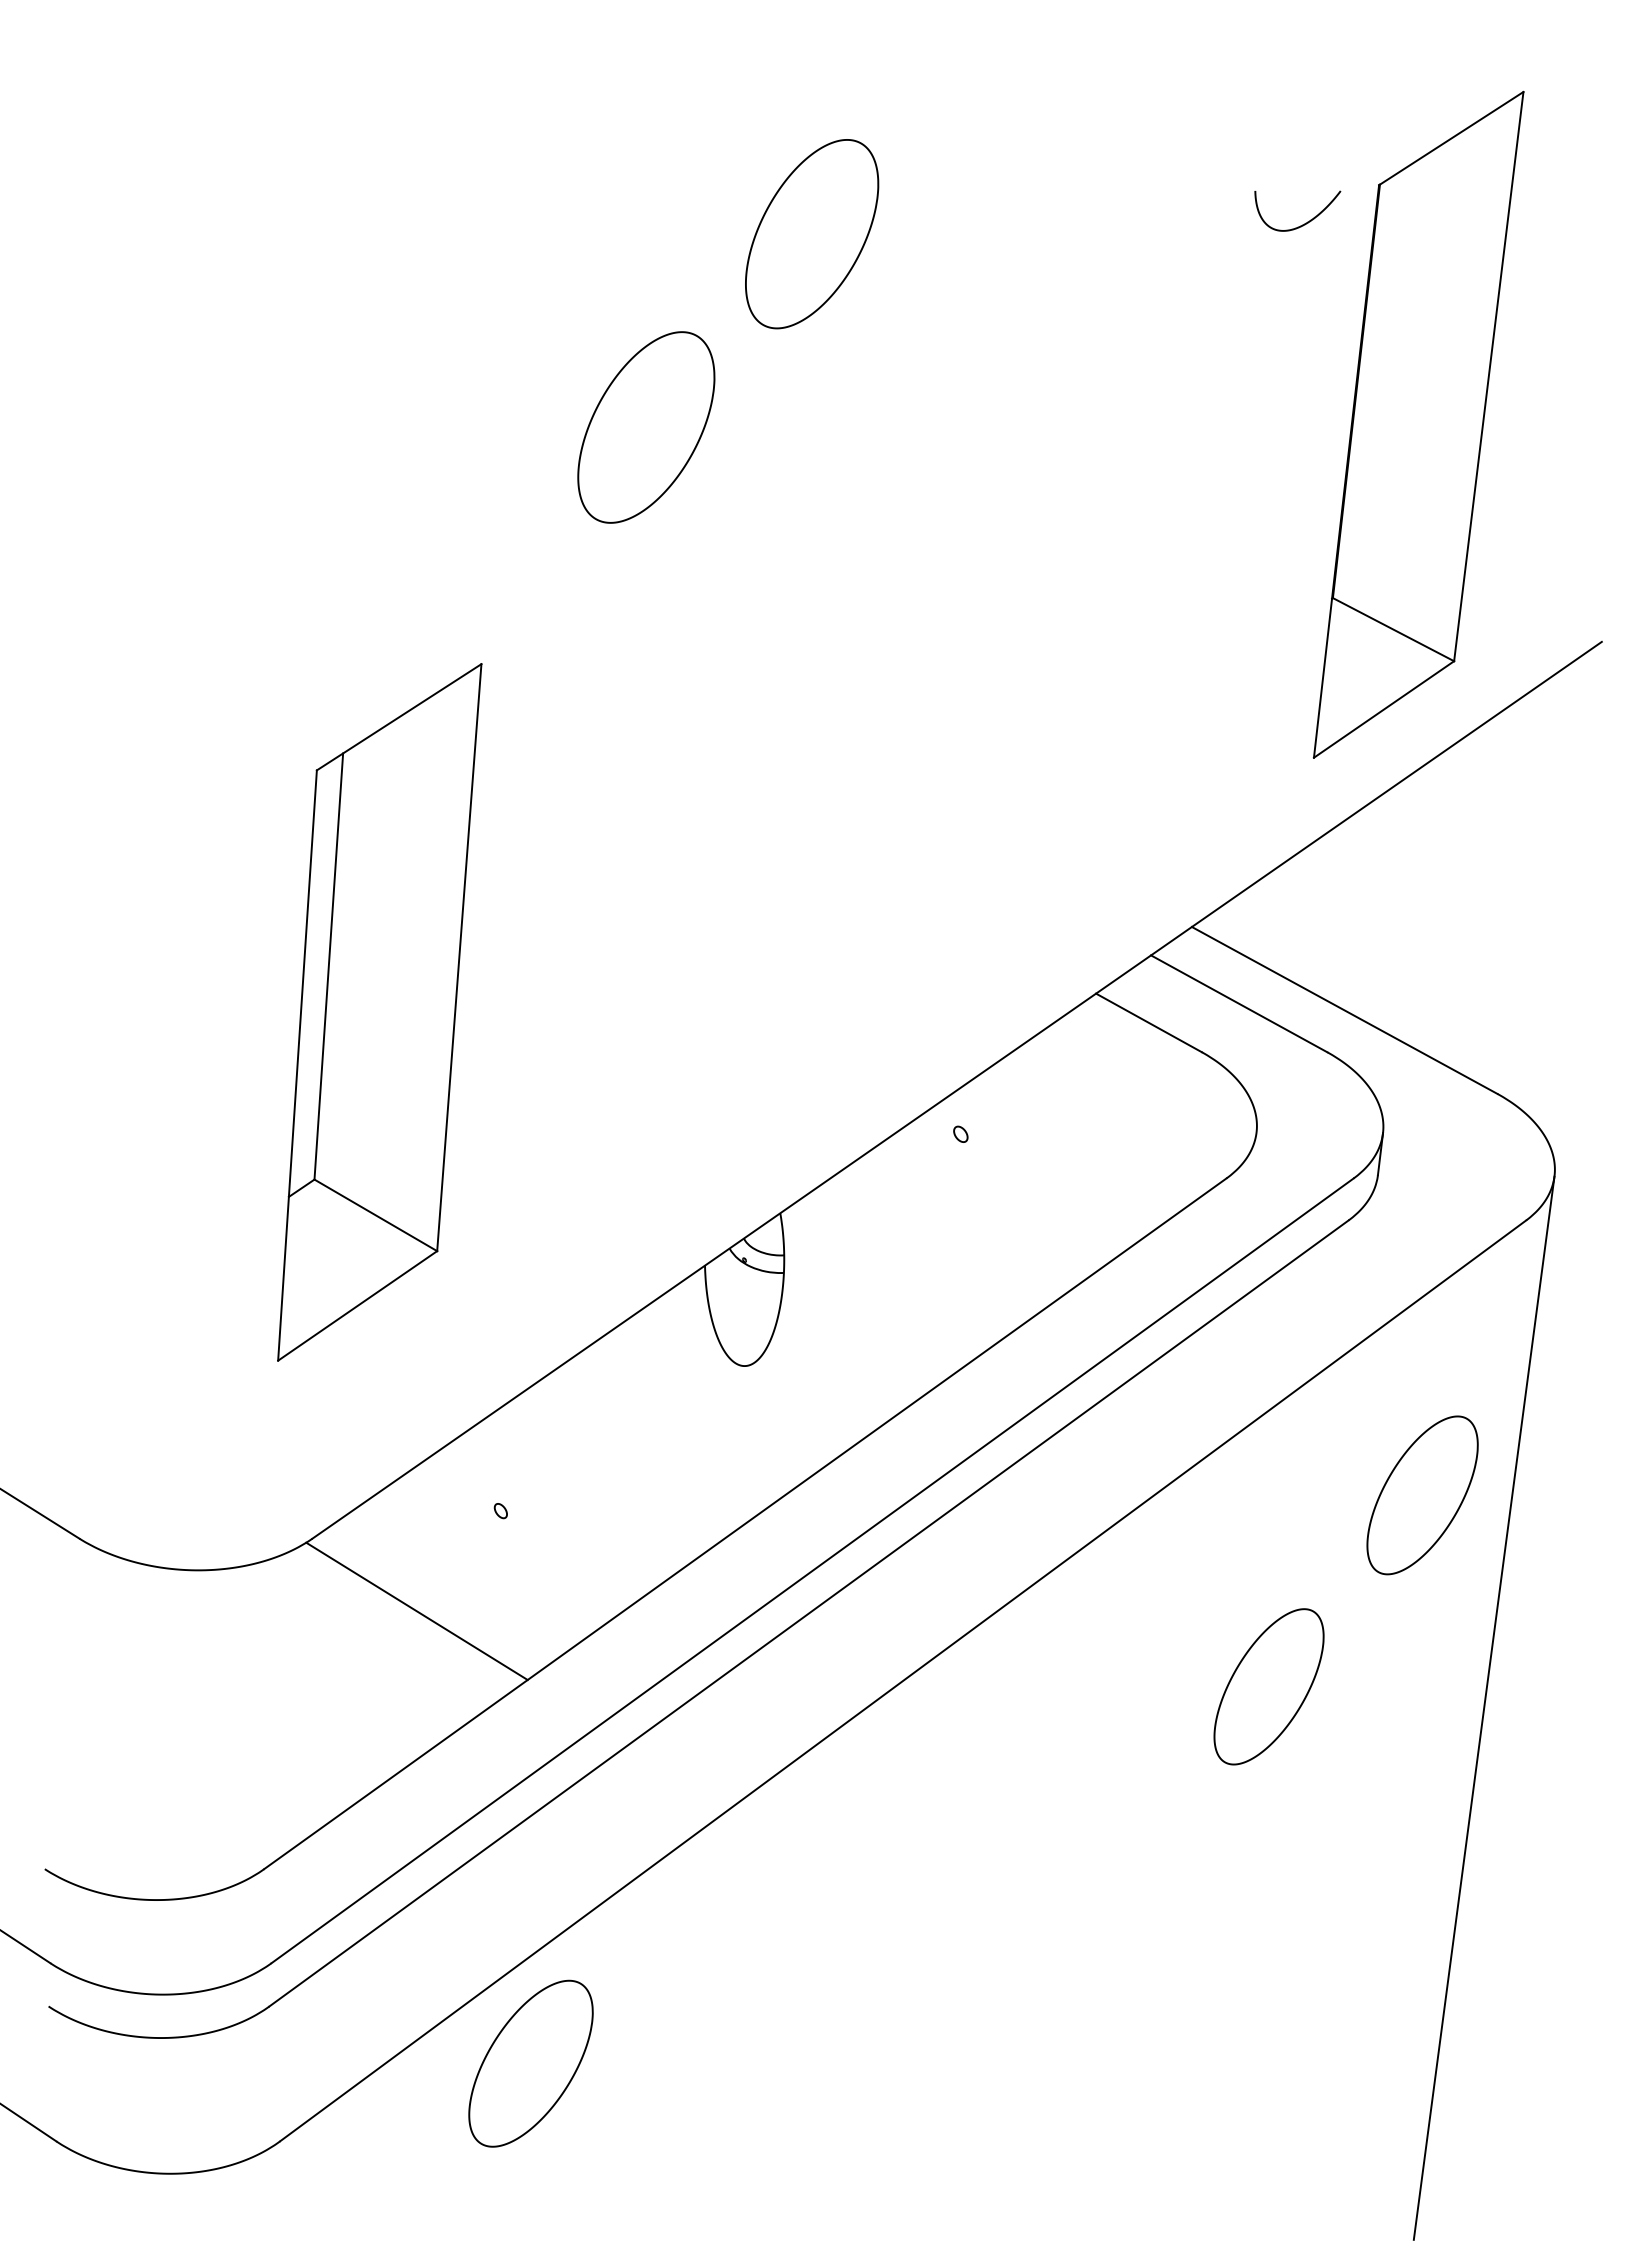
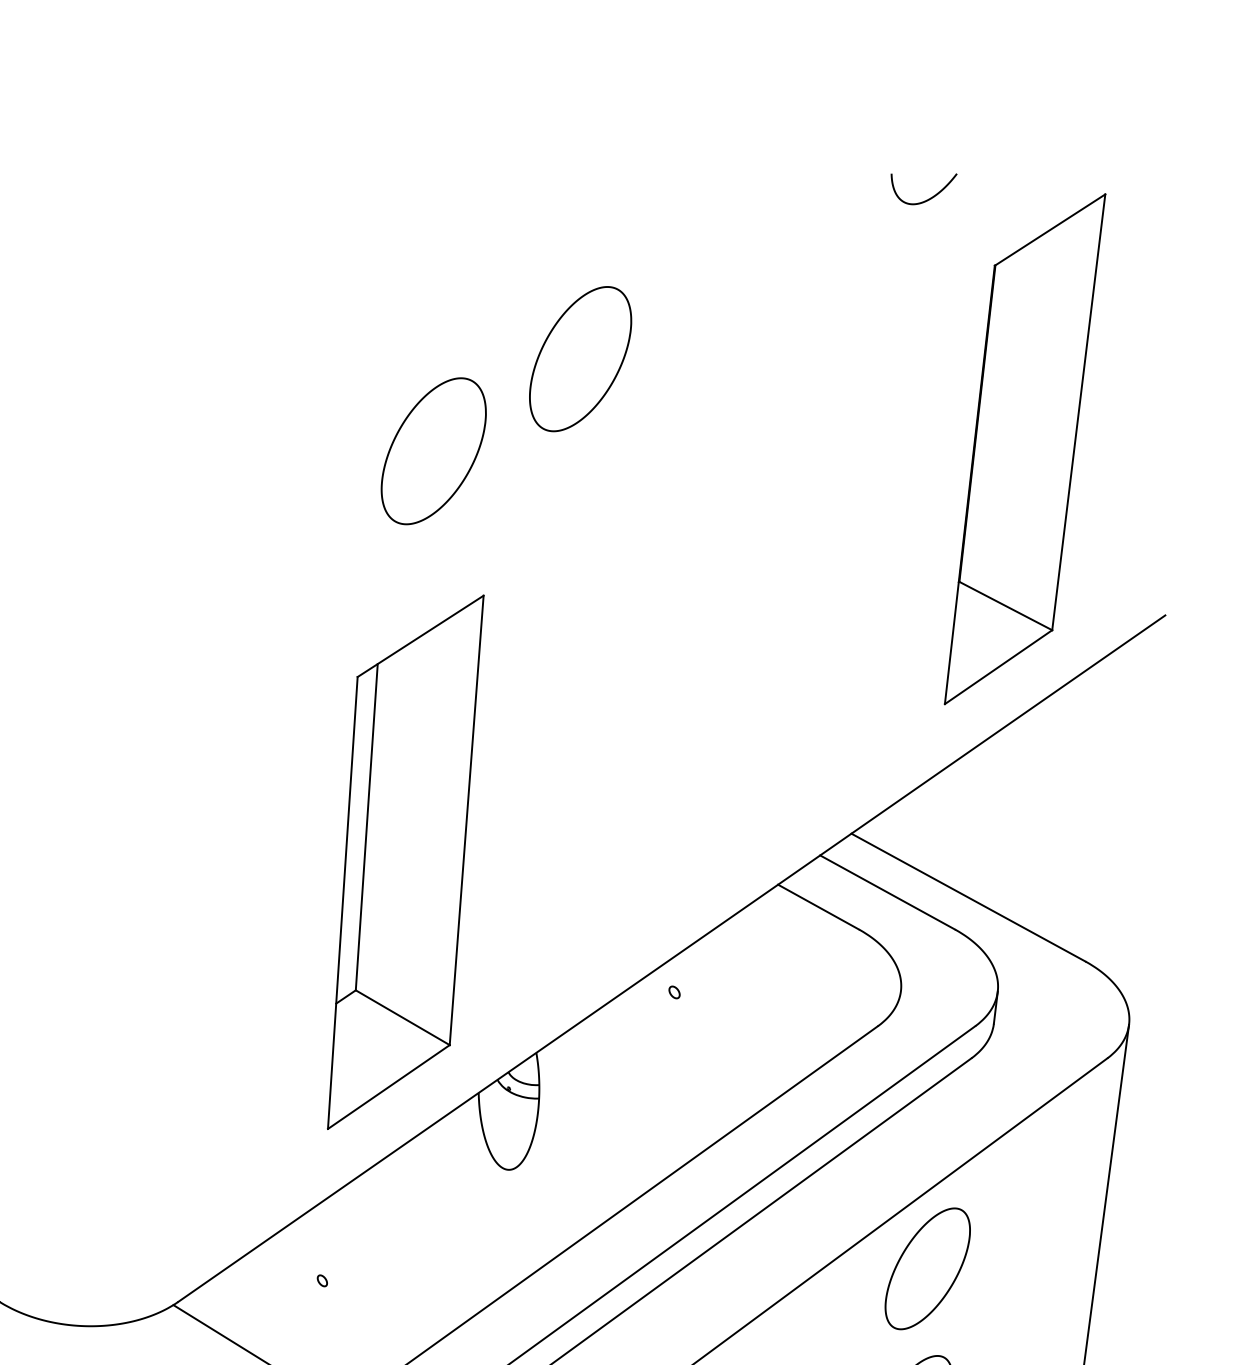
curve: (1304, 223) -> (929, 198), moved
part: (812, 234) -> (580, 359), moved
part: (379, 1012) -> (405, 862), moved
part: (1422, 1495) -> (927, 1268), moved

